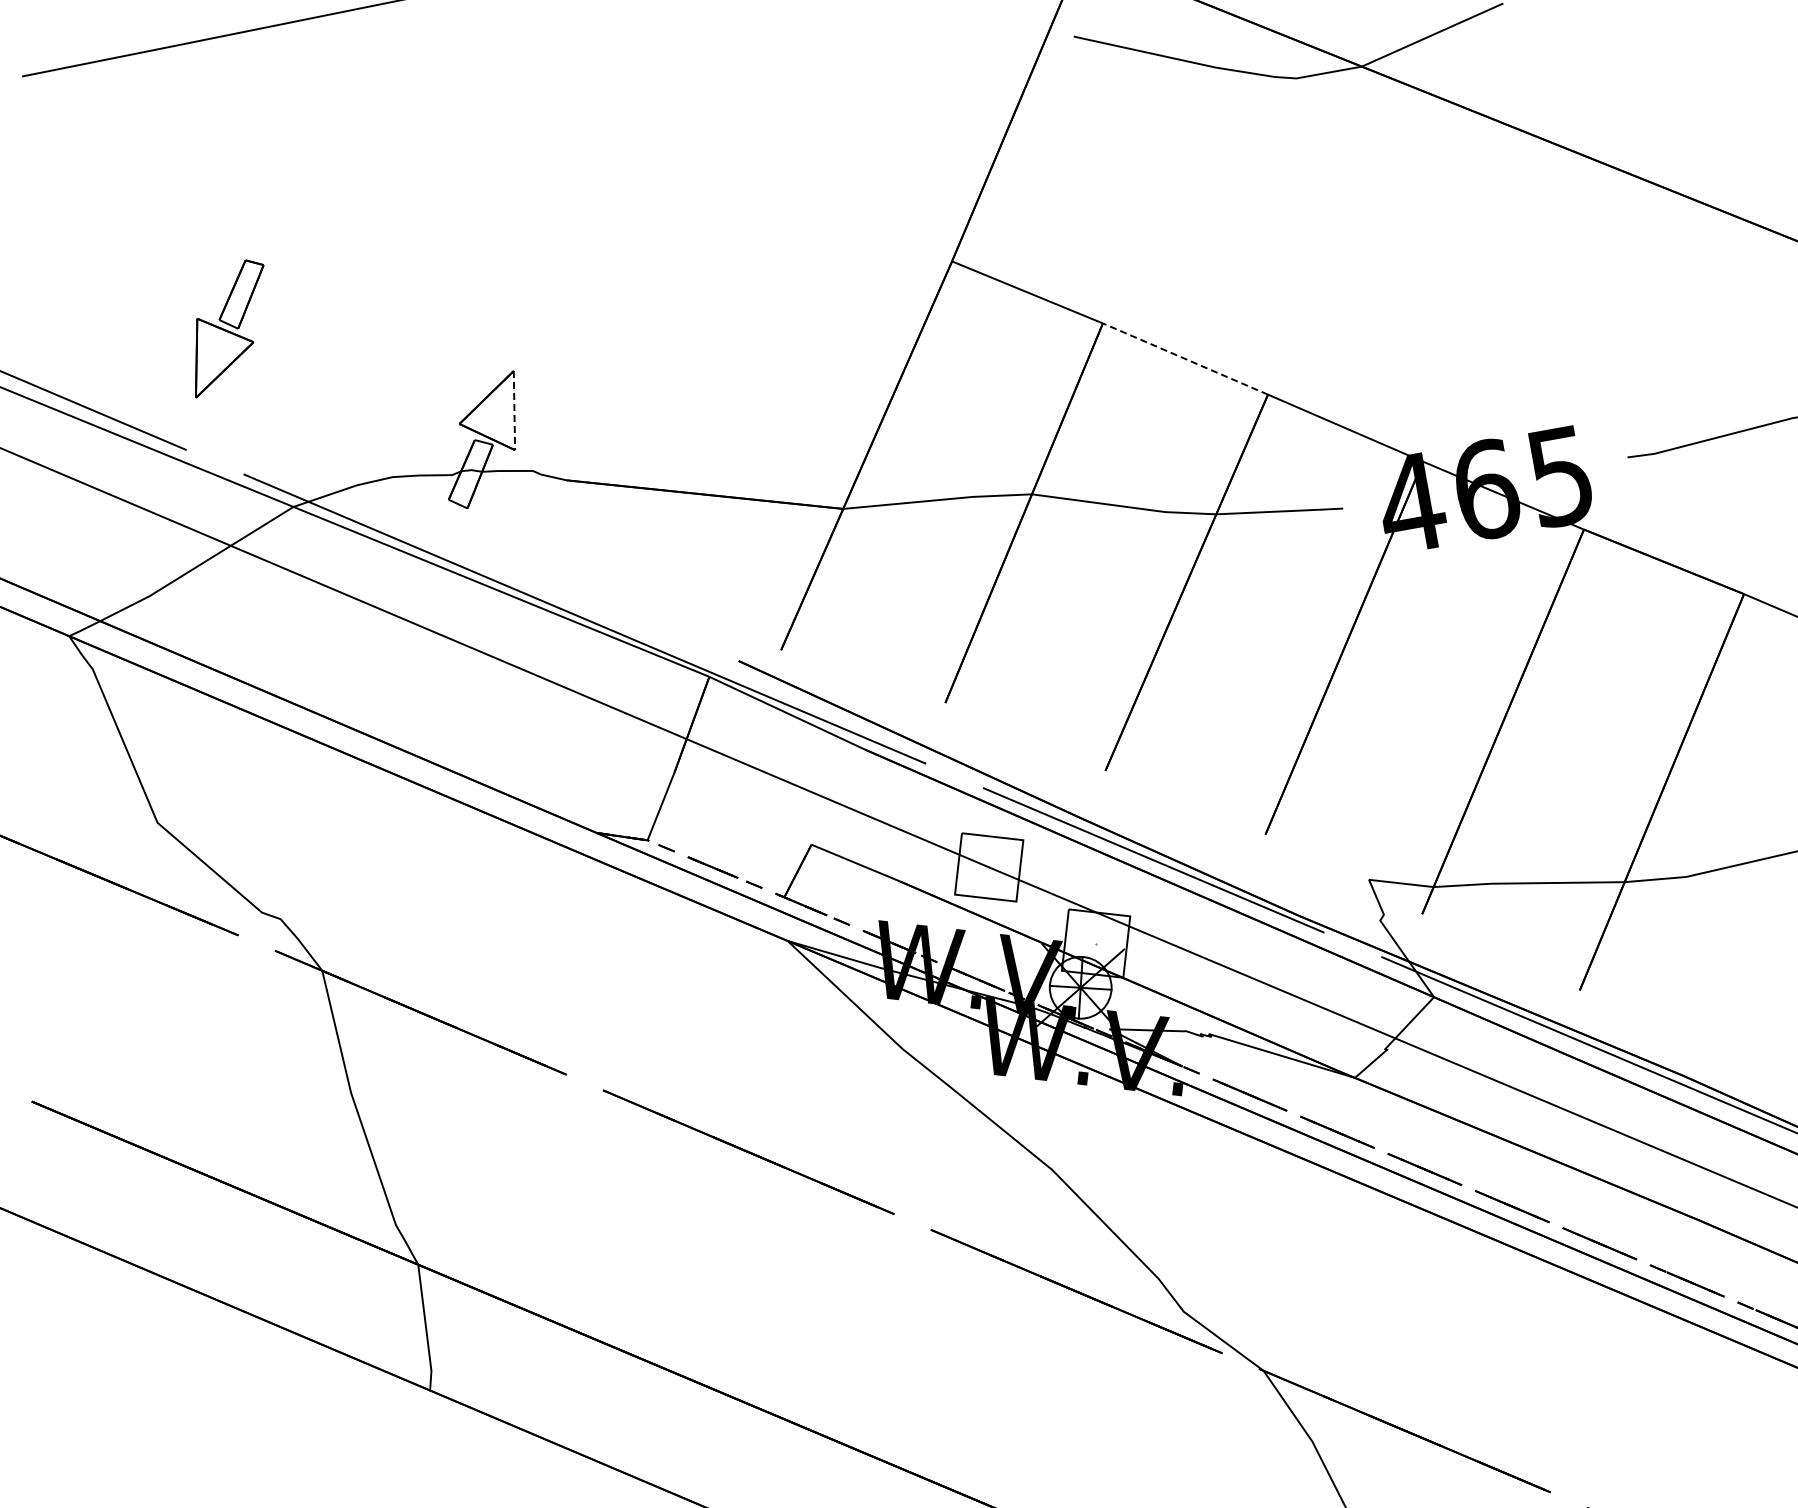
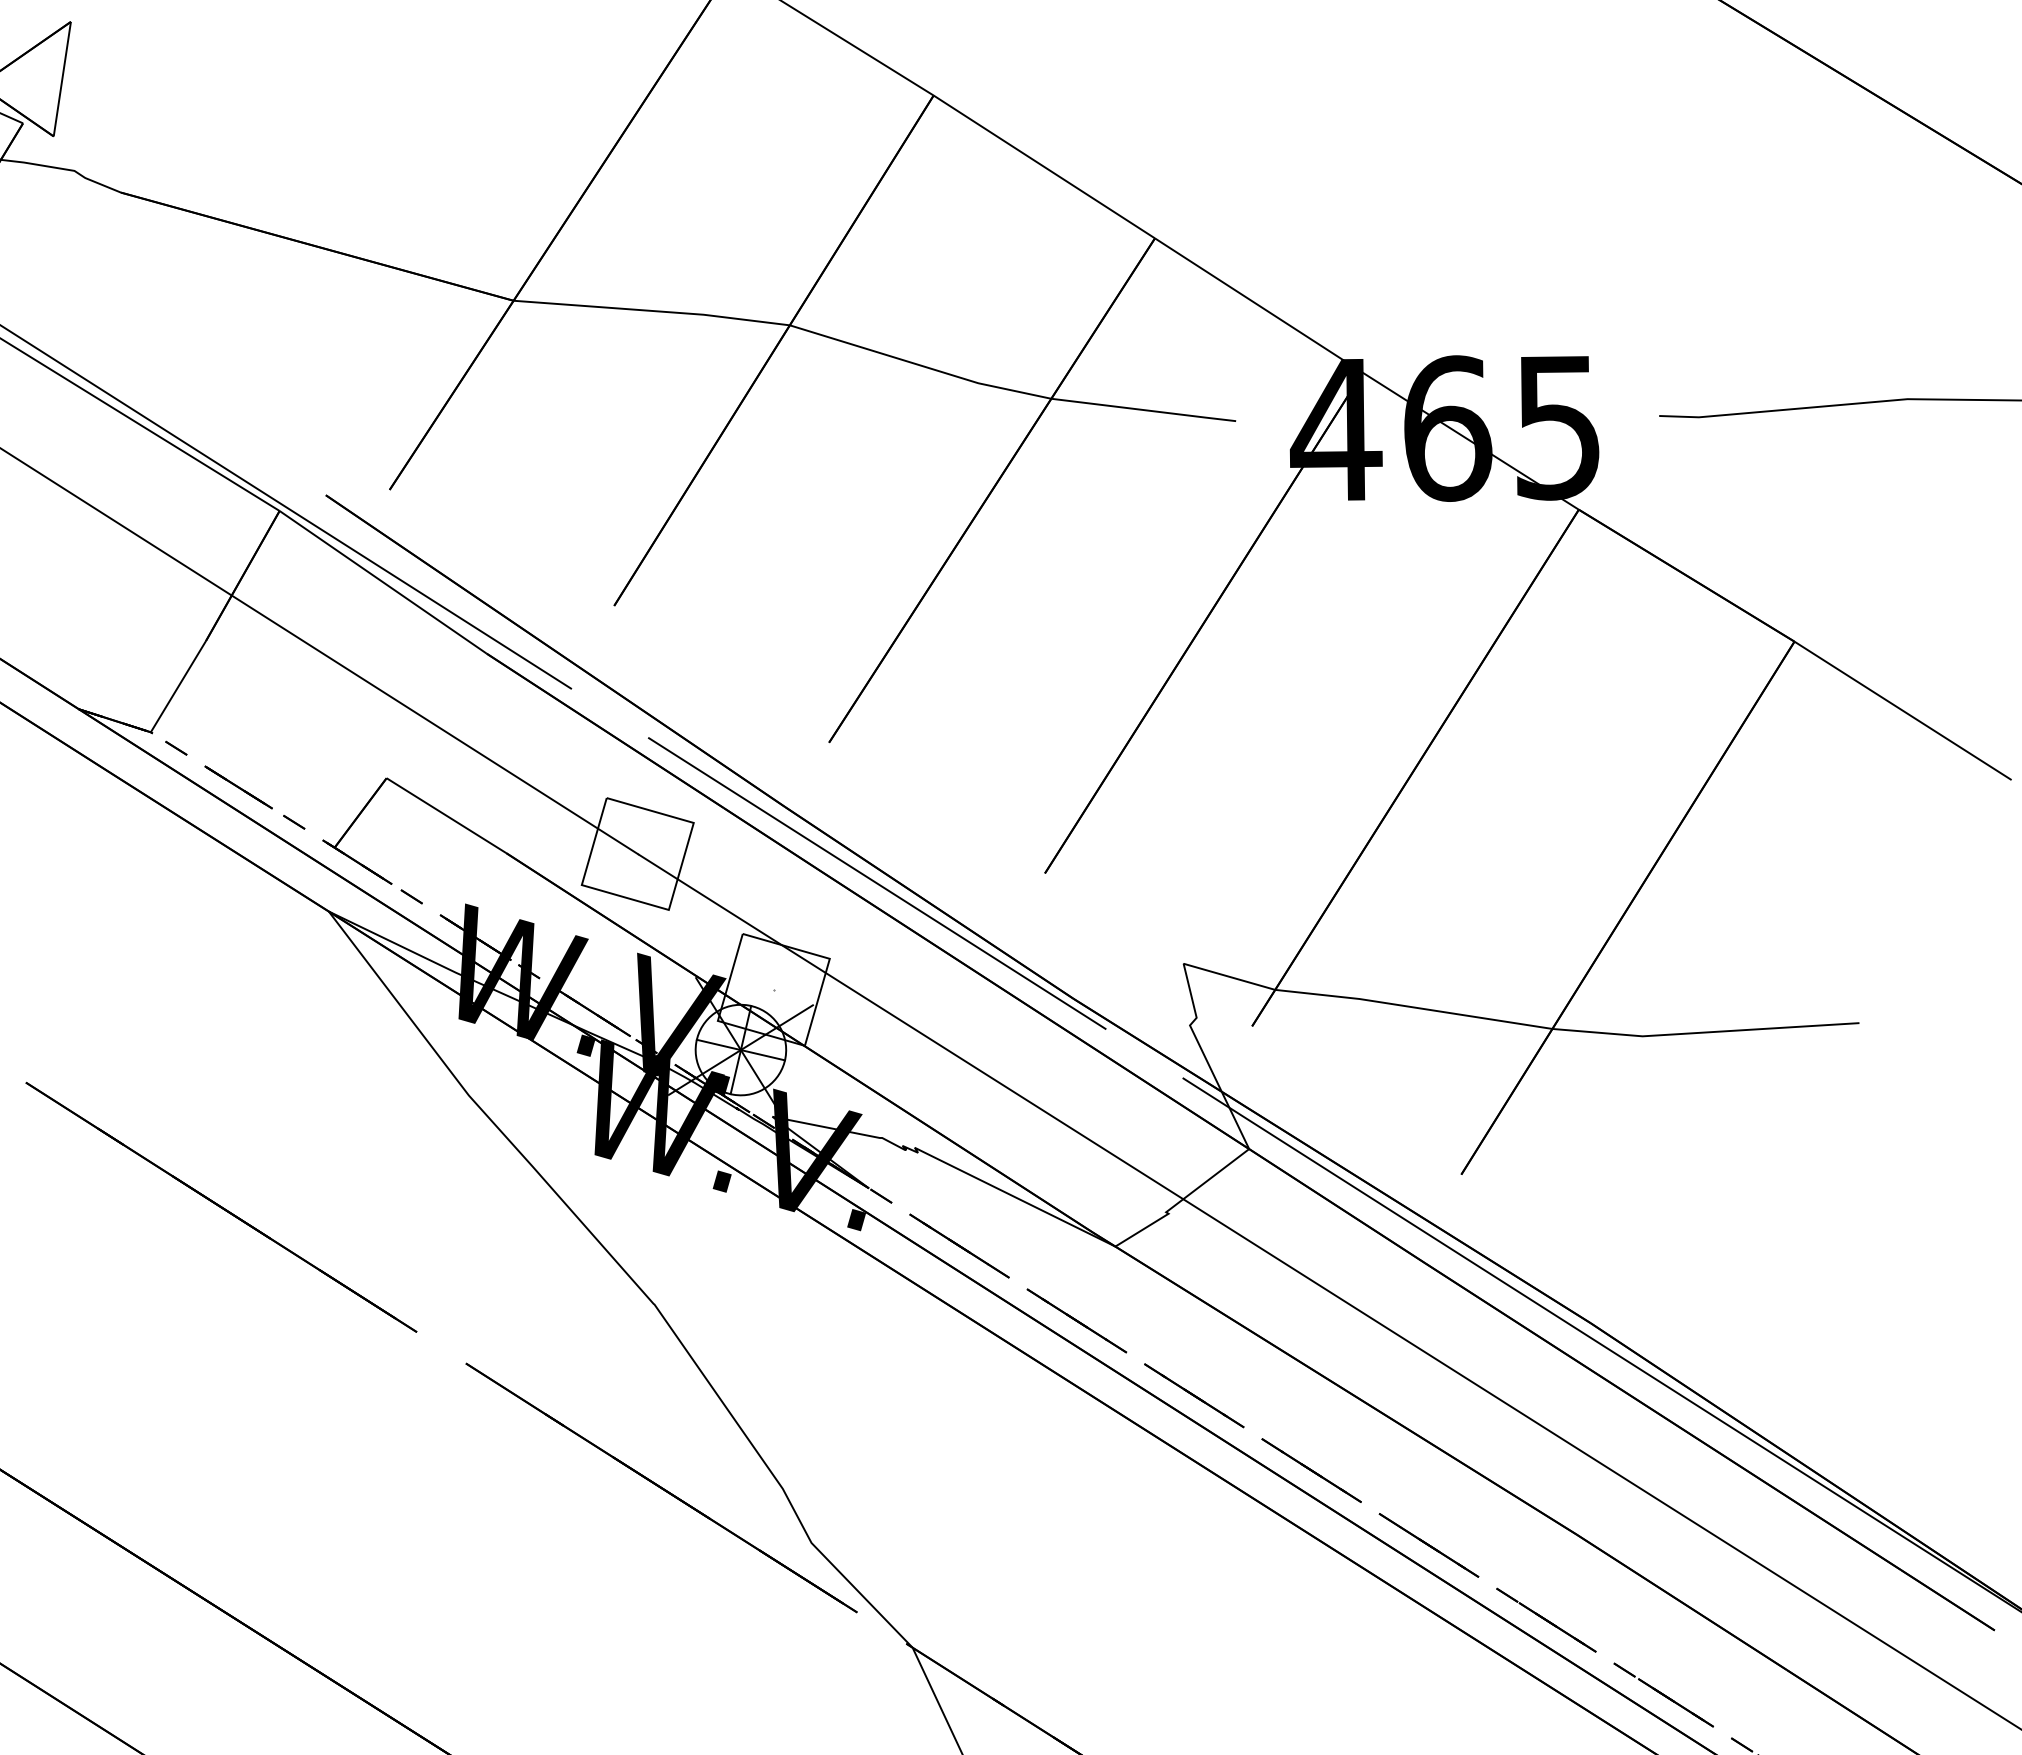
line: (1185, 359) -> (1044, 167), dashed -> solid
line: (514, 410) -> (62, 79), dashed -> solid

